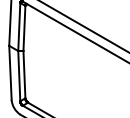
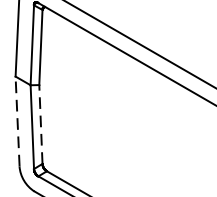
line: (10, 72) -> (17, 120), solid -> dashed
line: (24, 74) -> (41, 124), solid -> dashed

